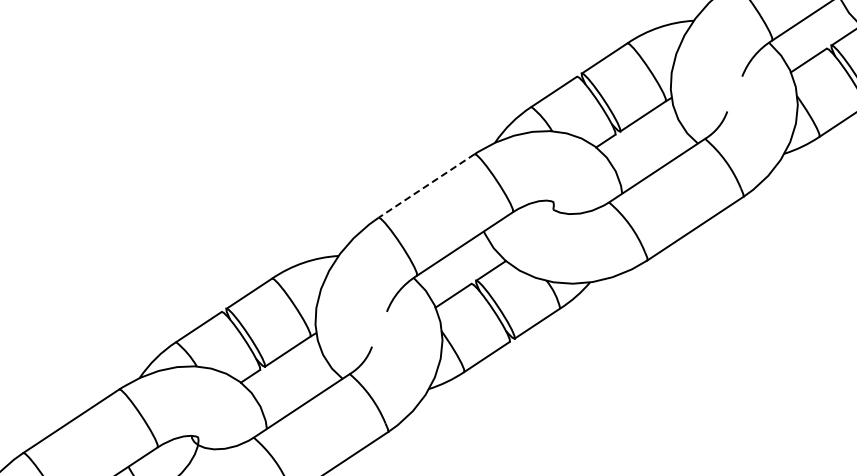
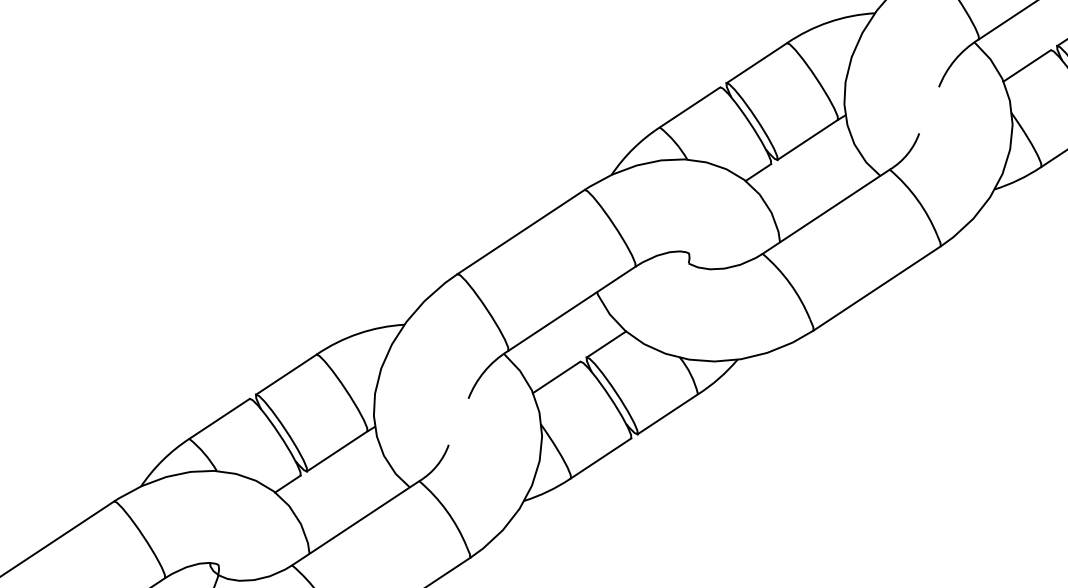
line: (426, 185) -> (520, 231), dashed -> solid

